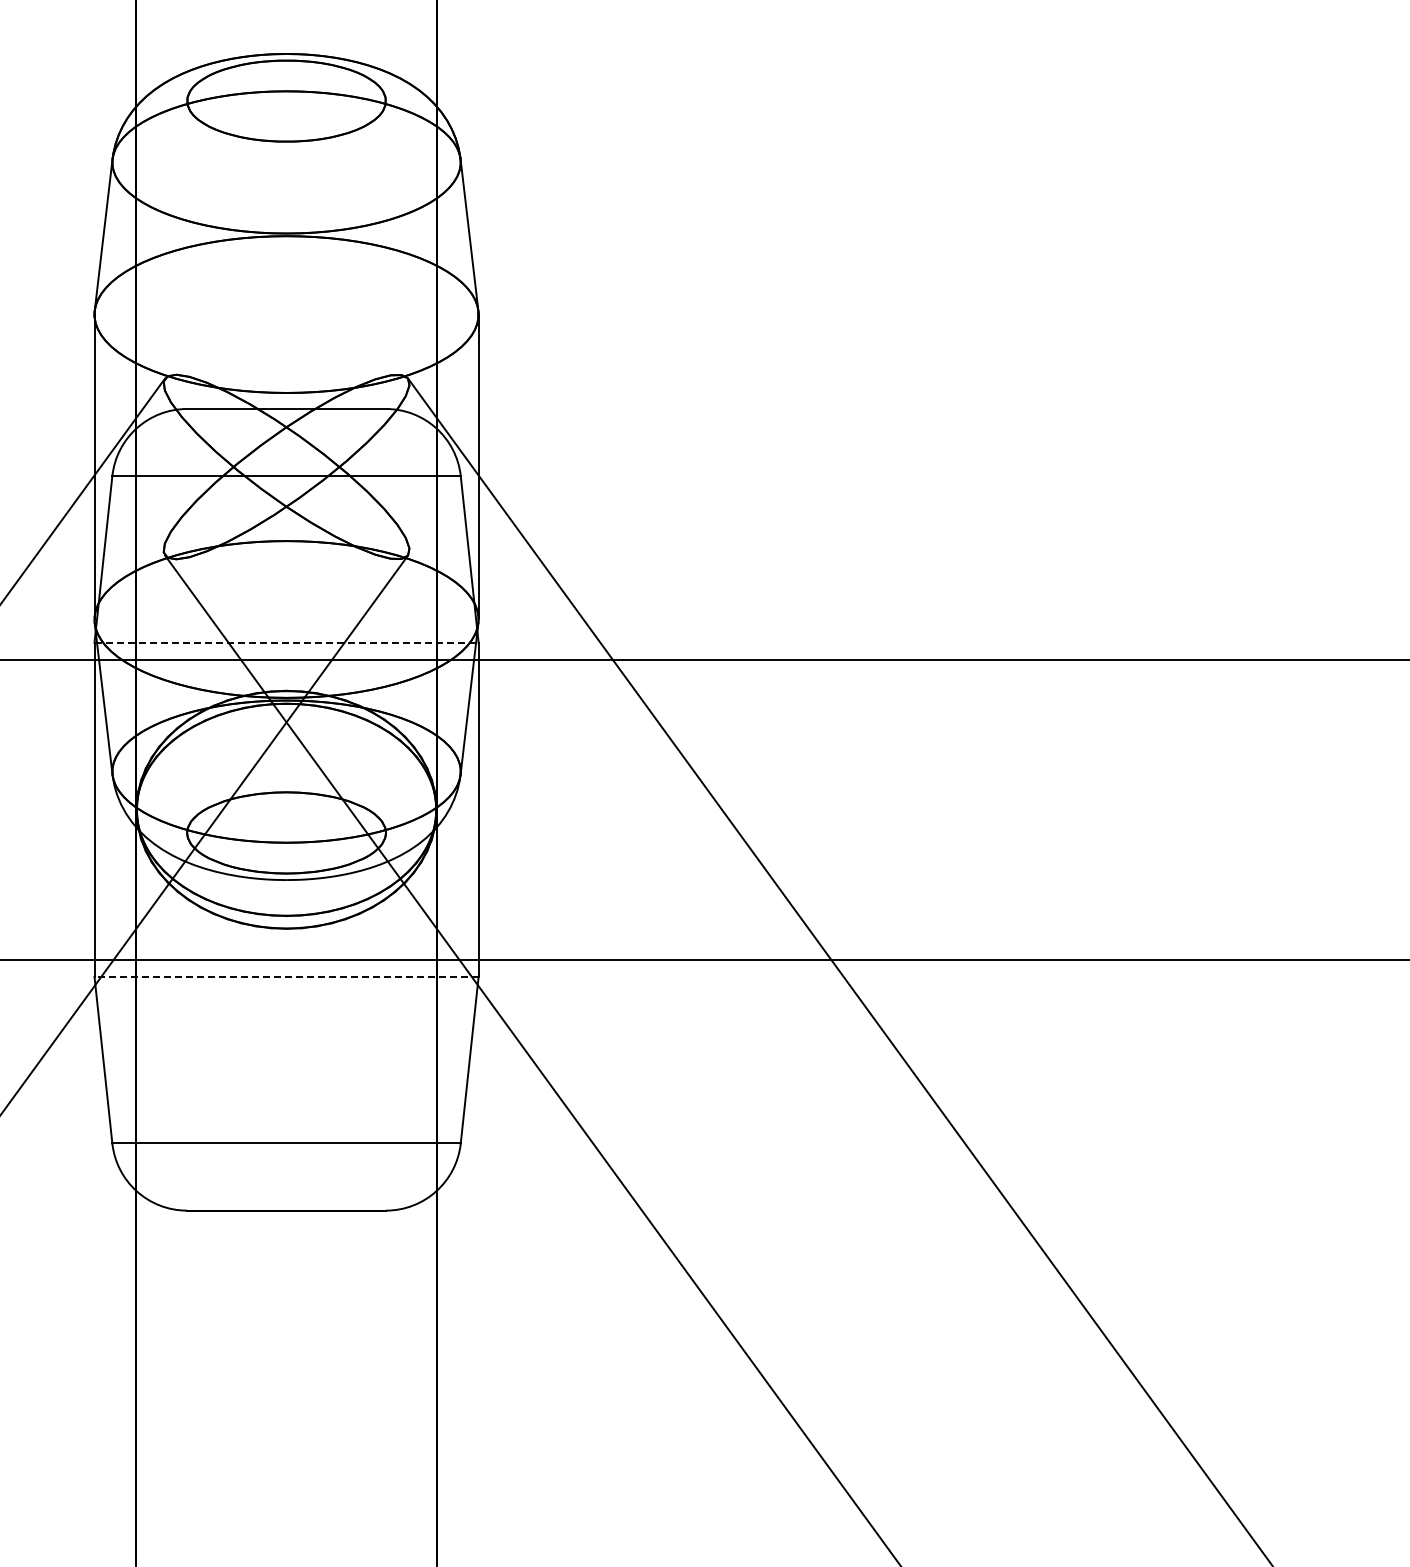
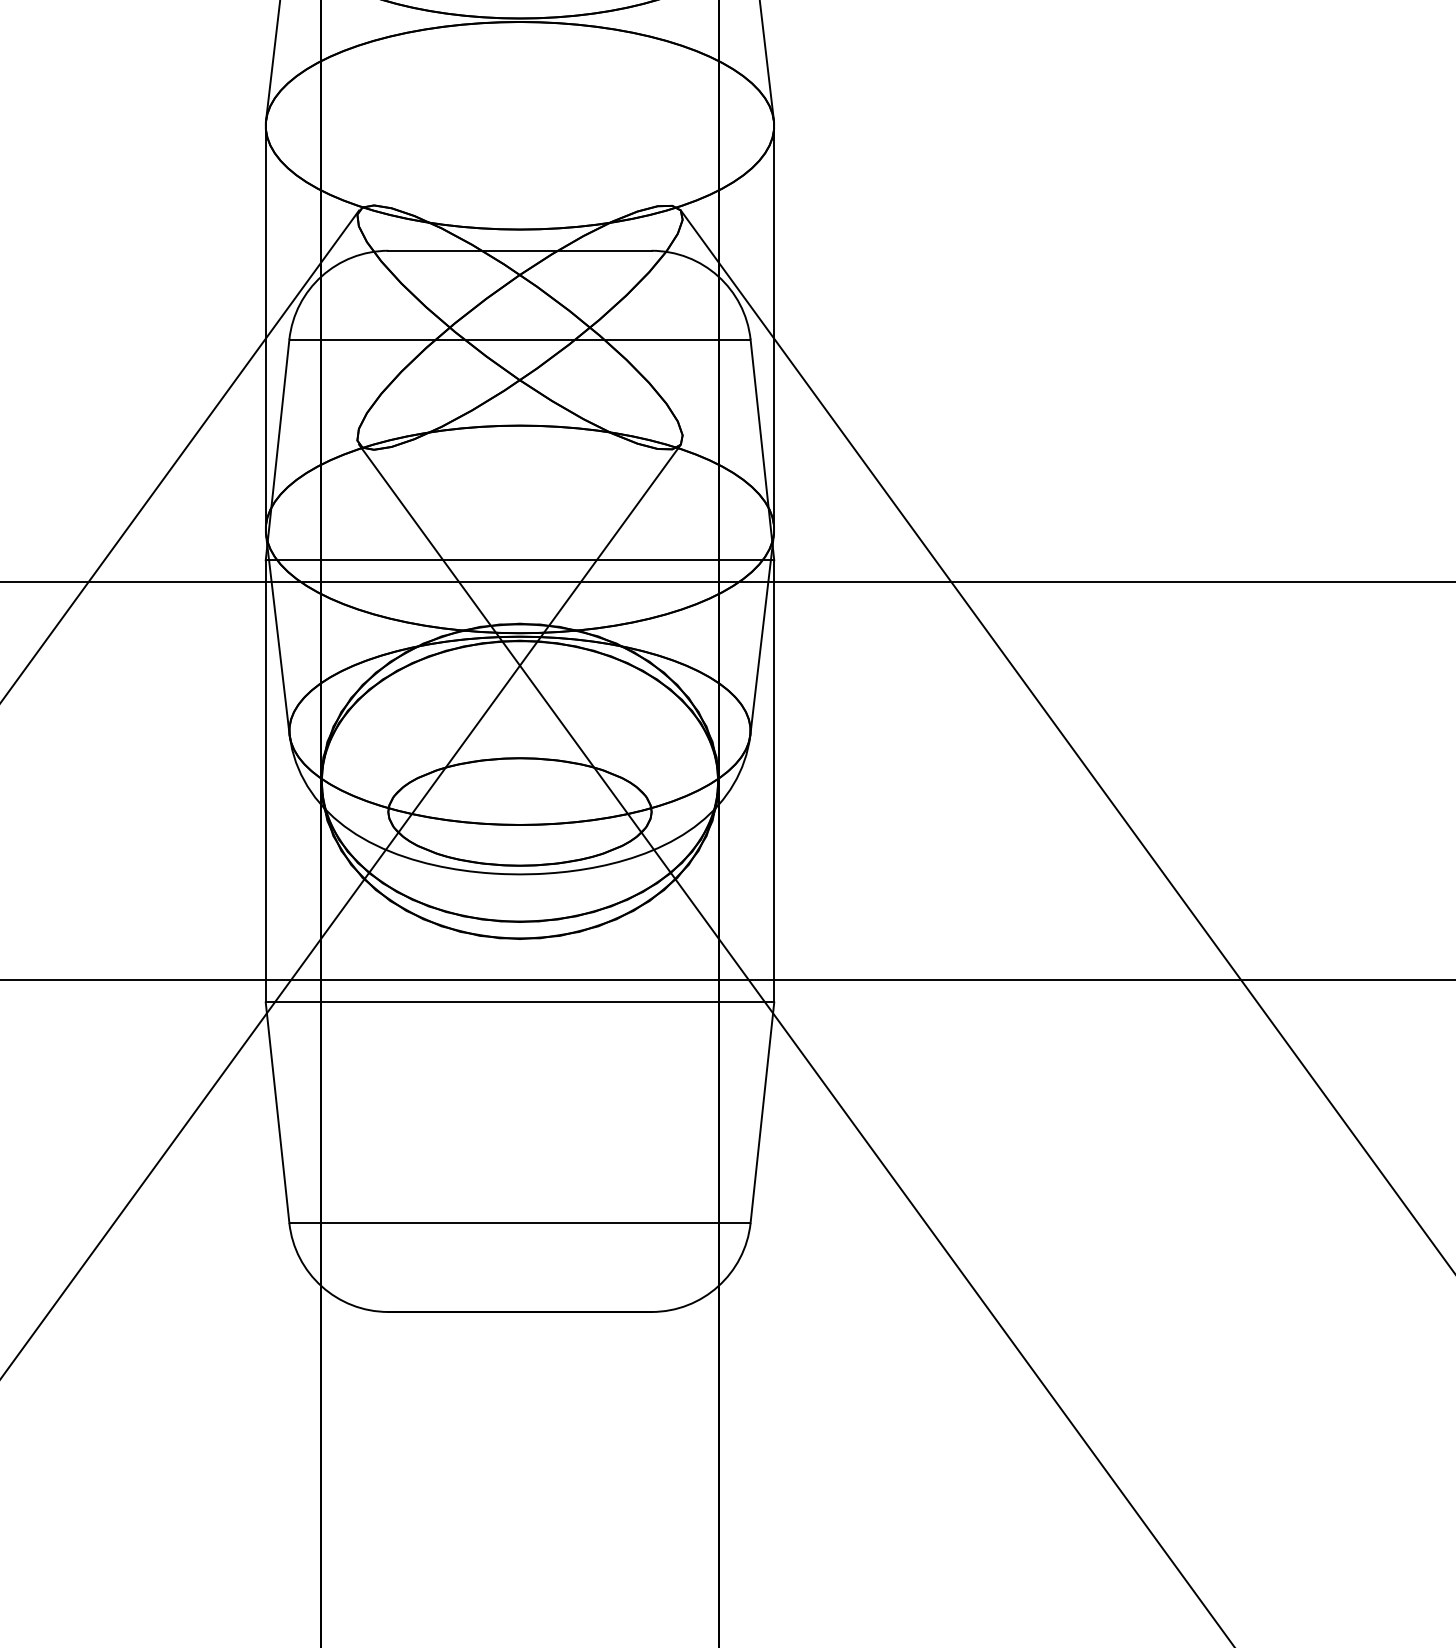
line: (286, 642) -> (519, 559), dashed -> solid
line: (286, 976) -> (519, 1002), dashed -> solid

